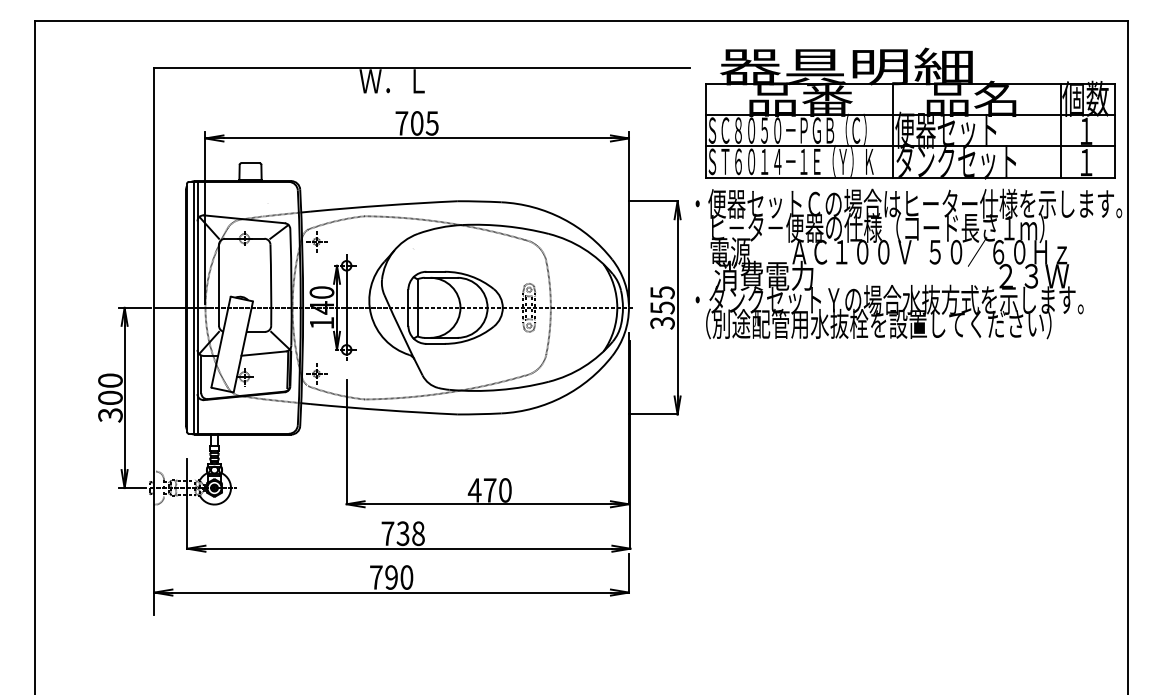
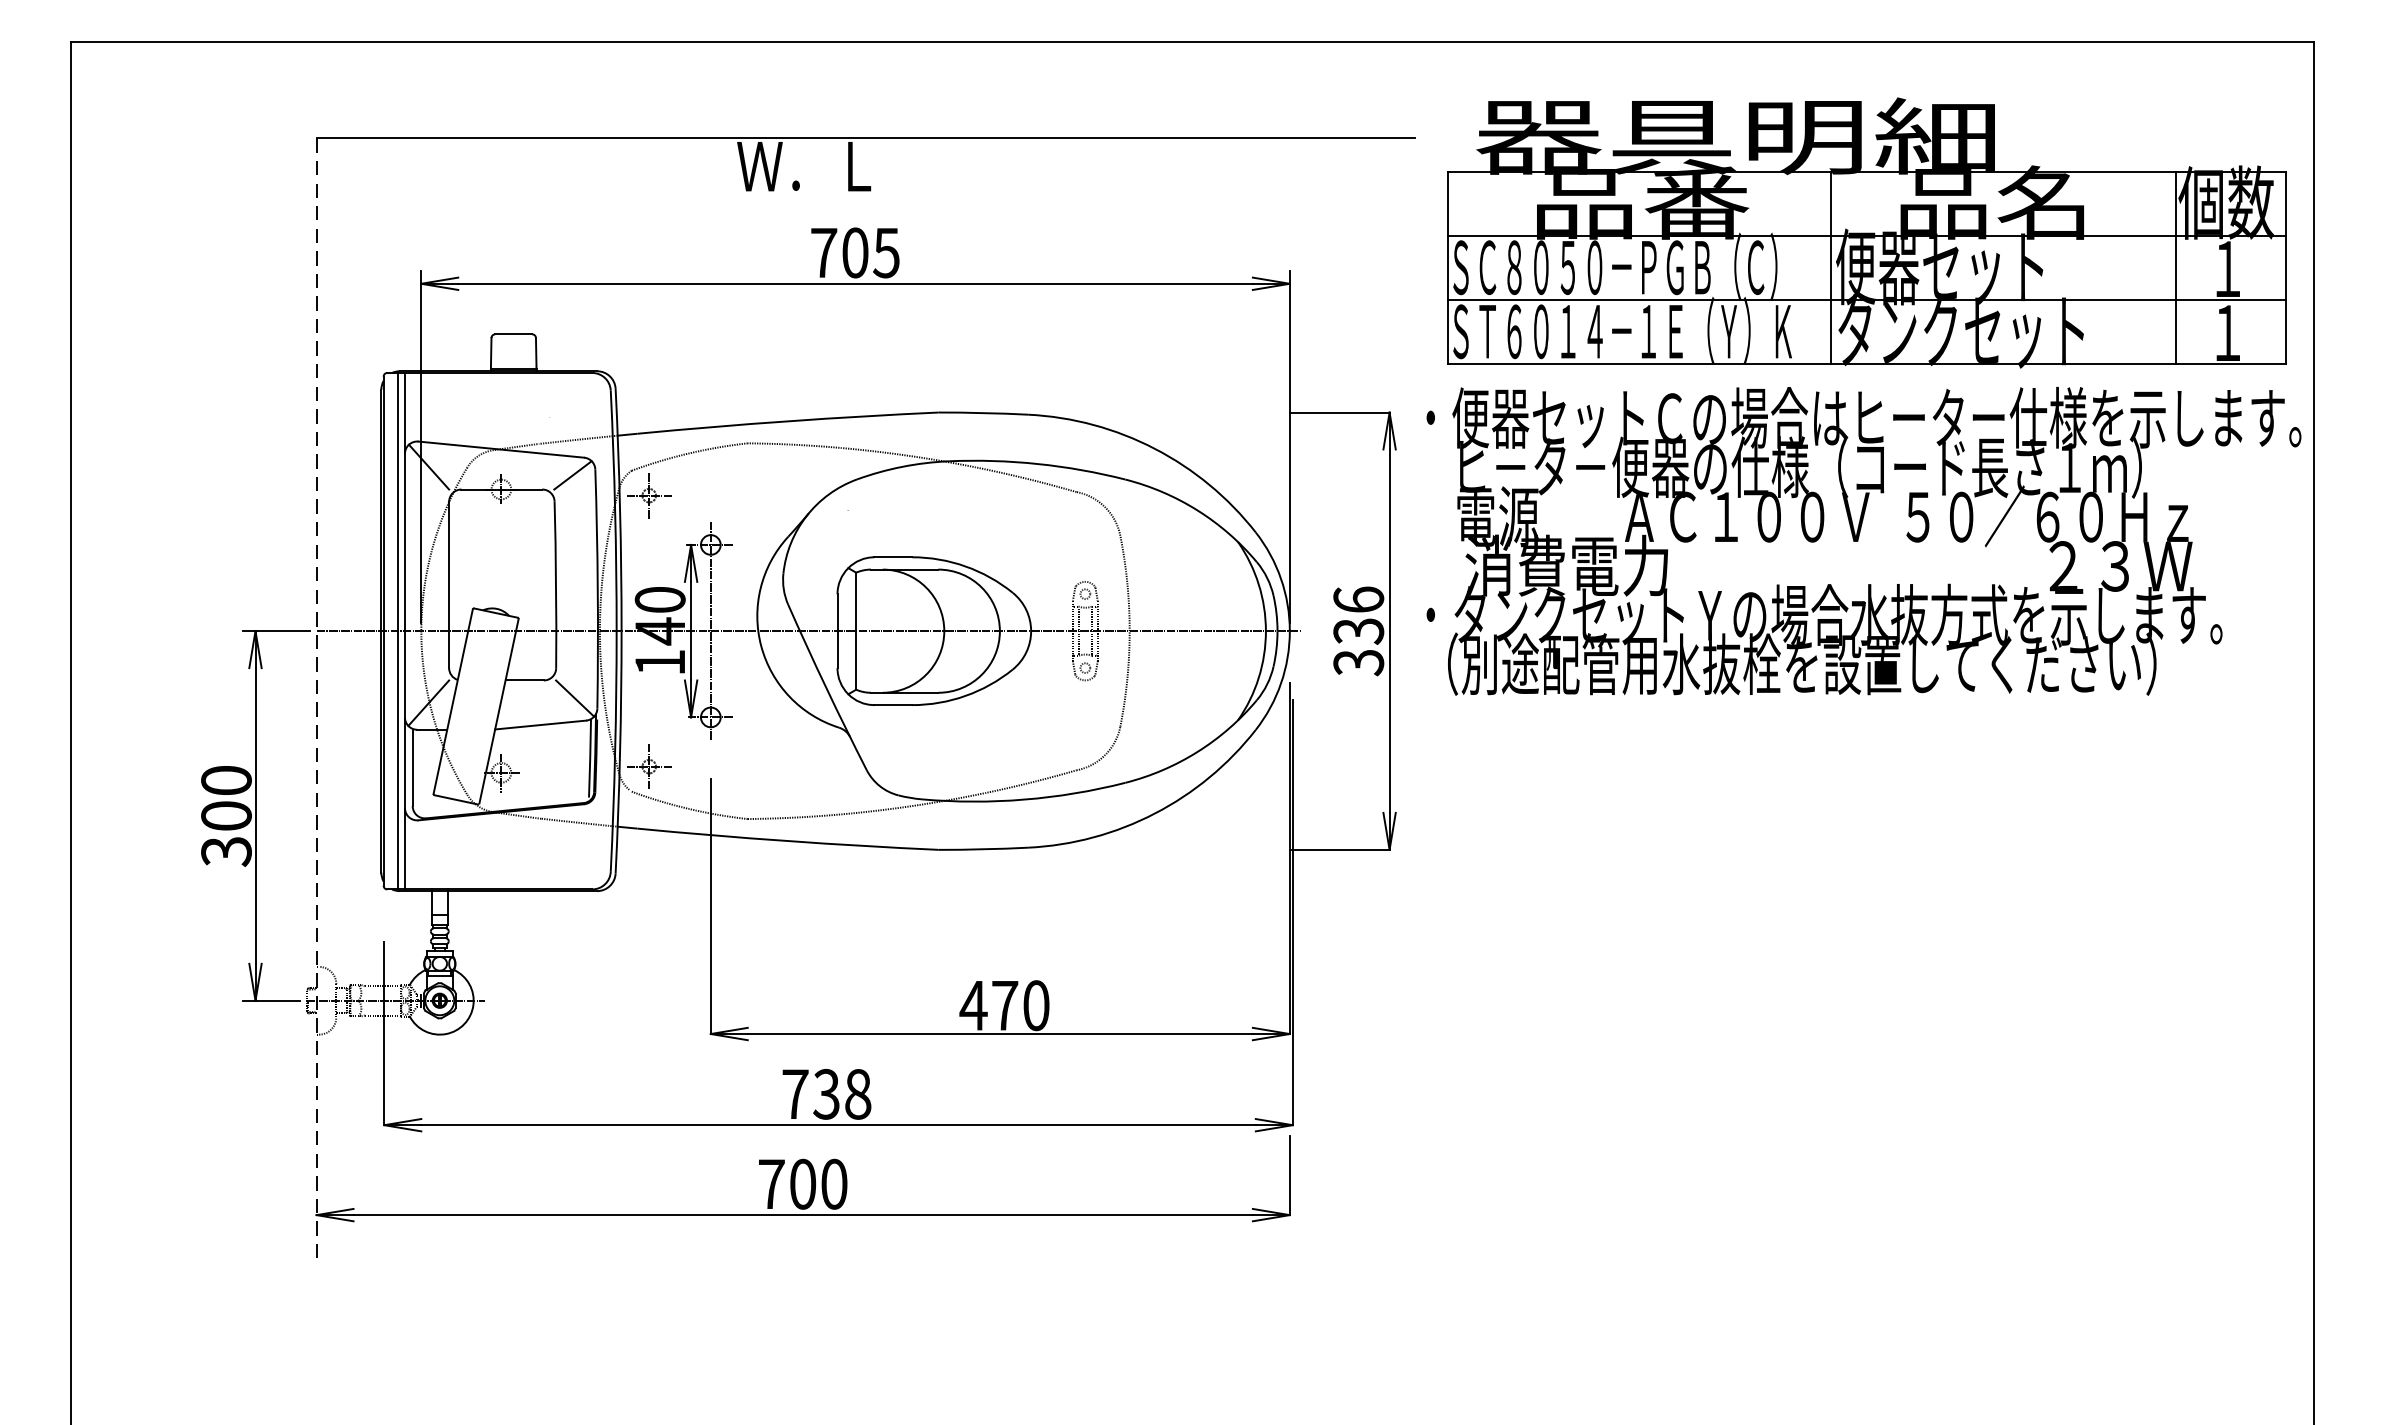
text: (662, 299) -> (1358, 614), 355 -> 336
line: (154, 341) -> (316, 700), solid -> dashed
text: (391, 577) -> (802, 1184), 790 -> 700

